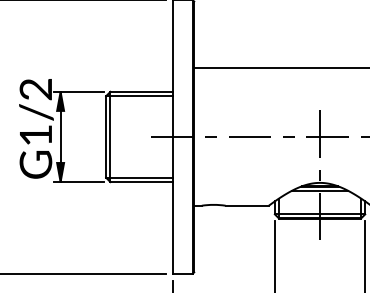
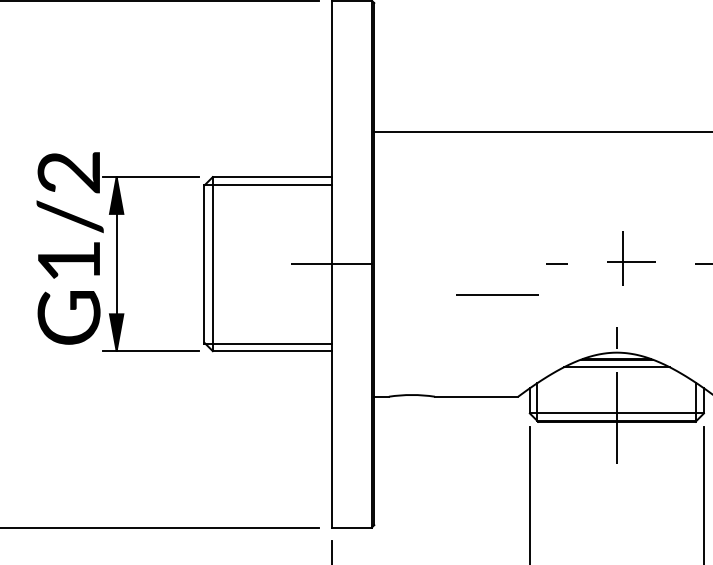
part: (327, 133) -> (631, 257), size x0.6
line: (210, 136) -> (405, 263), removed
line: (249, 136) -> (496, 294), moved

